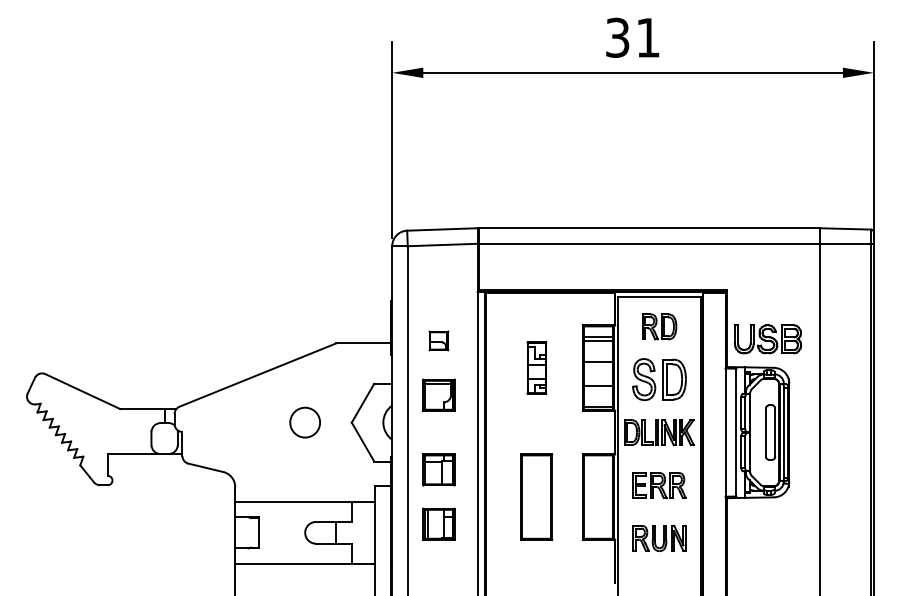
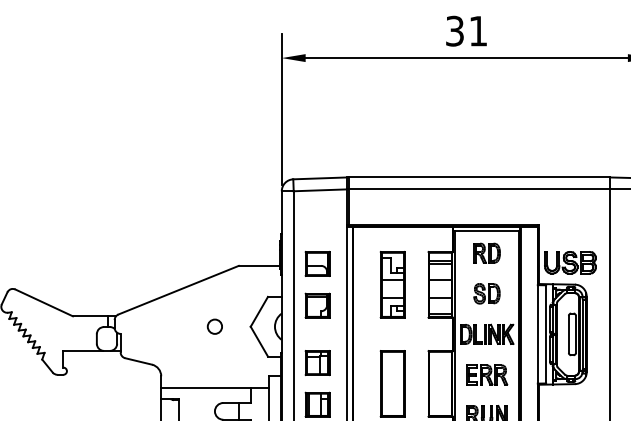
part: (438, 340) -> (317, 263), size x1.67
part: (536, 367) -> (392, 284), size x1.67
part: (659, 379) -> (487, 293), size x0.62
circle: (304, 422) -> (214, 326), size x0.62

